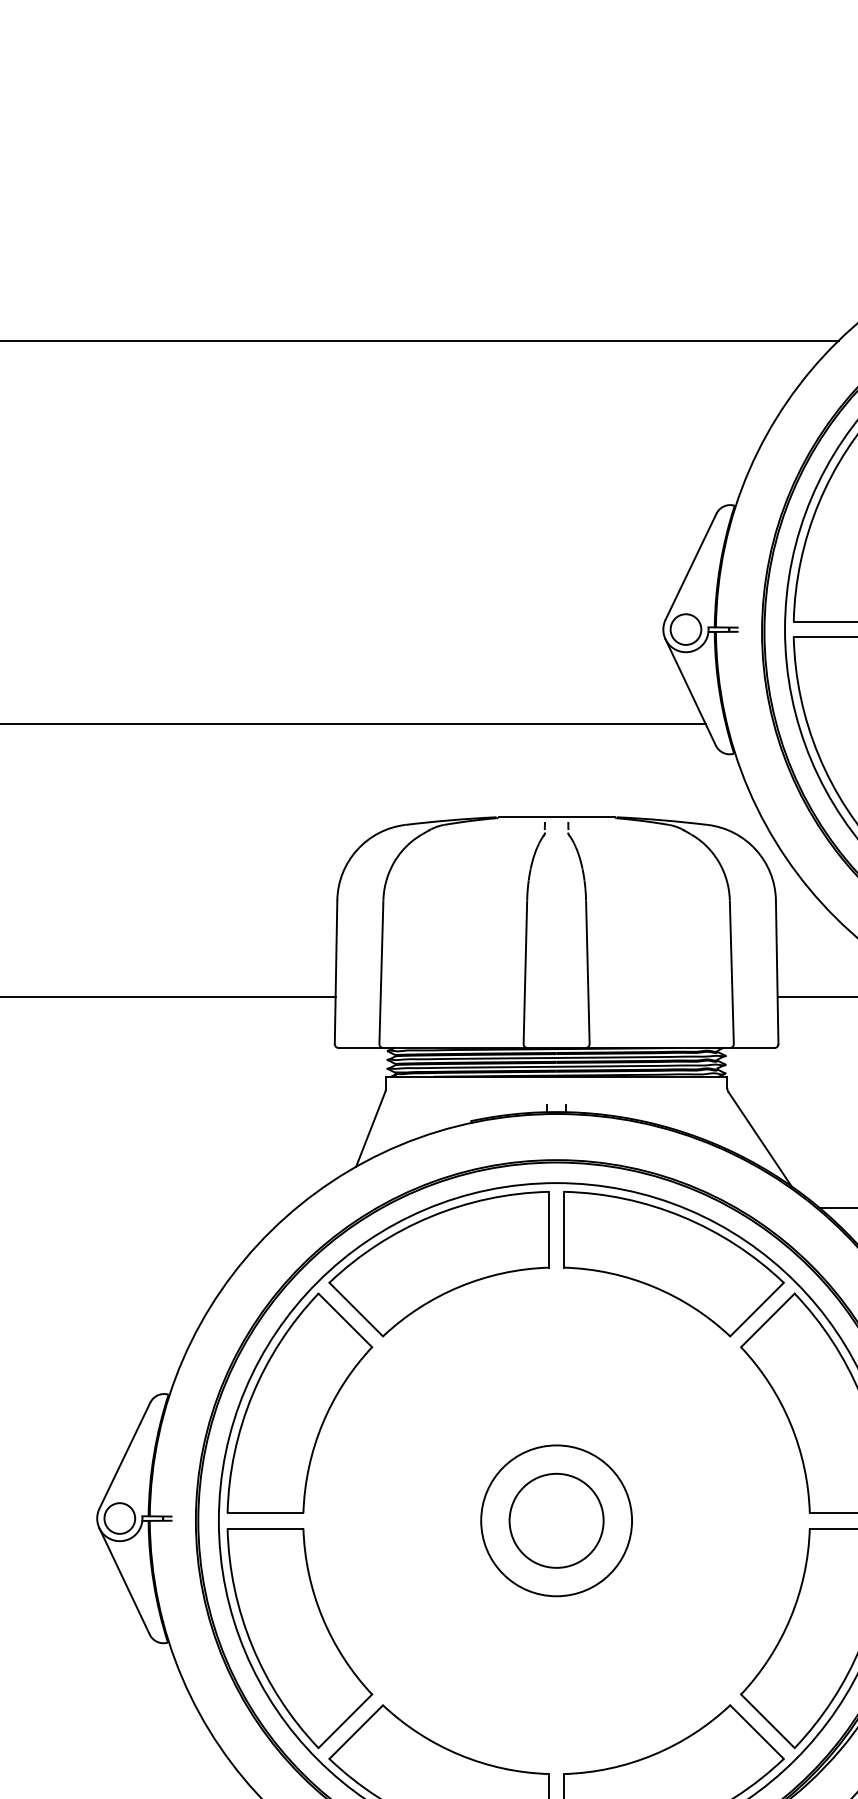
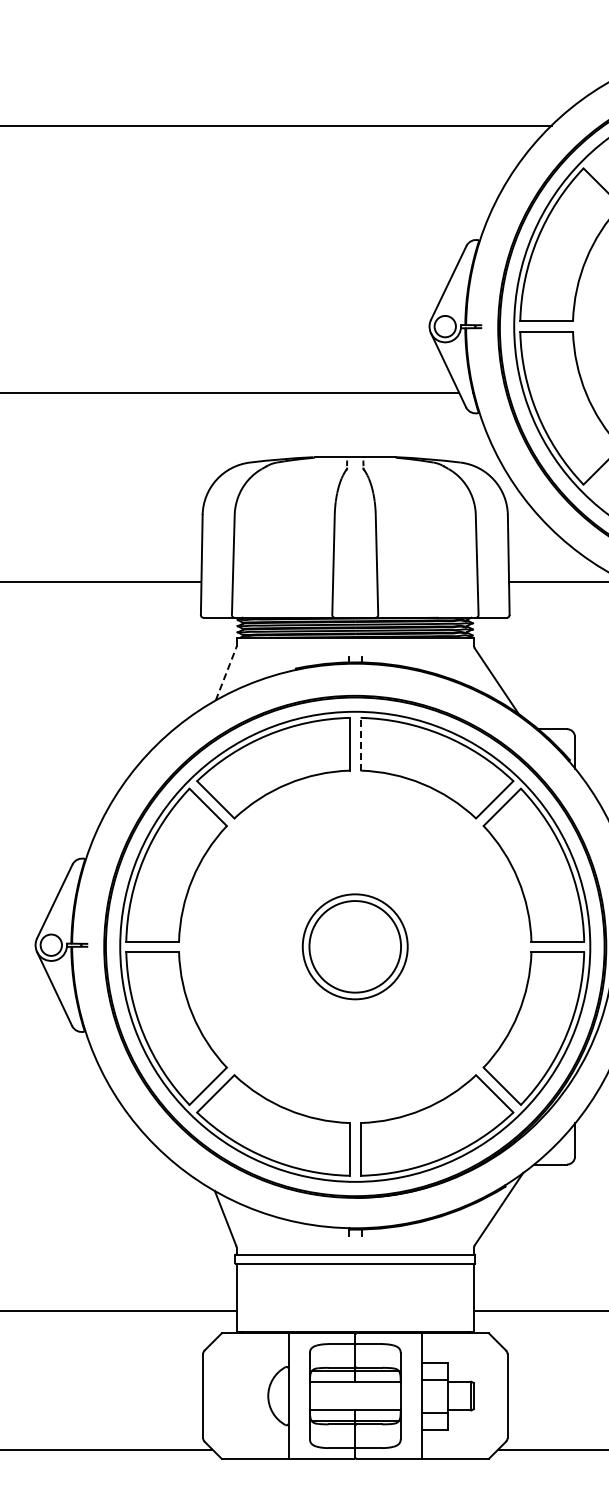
line: (371, 1128) -> (226, 673), solid -> dashed
line: (564, 1228) -> (360, 743), solid -> dashed
circle: (555, 1520) -> (354, 946), size x1.4

